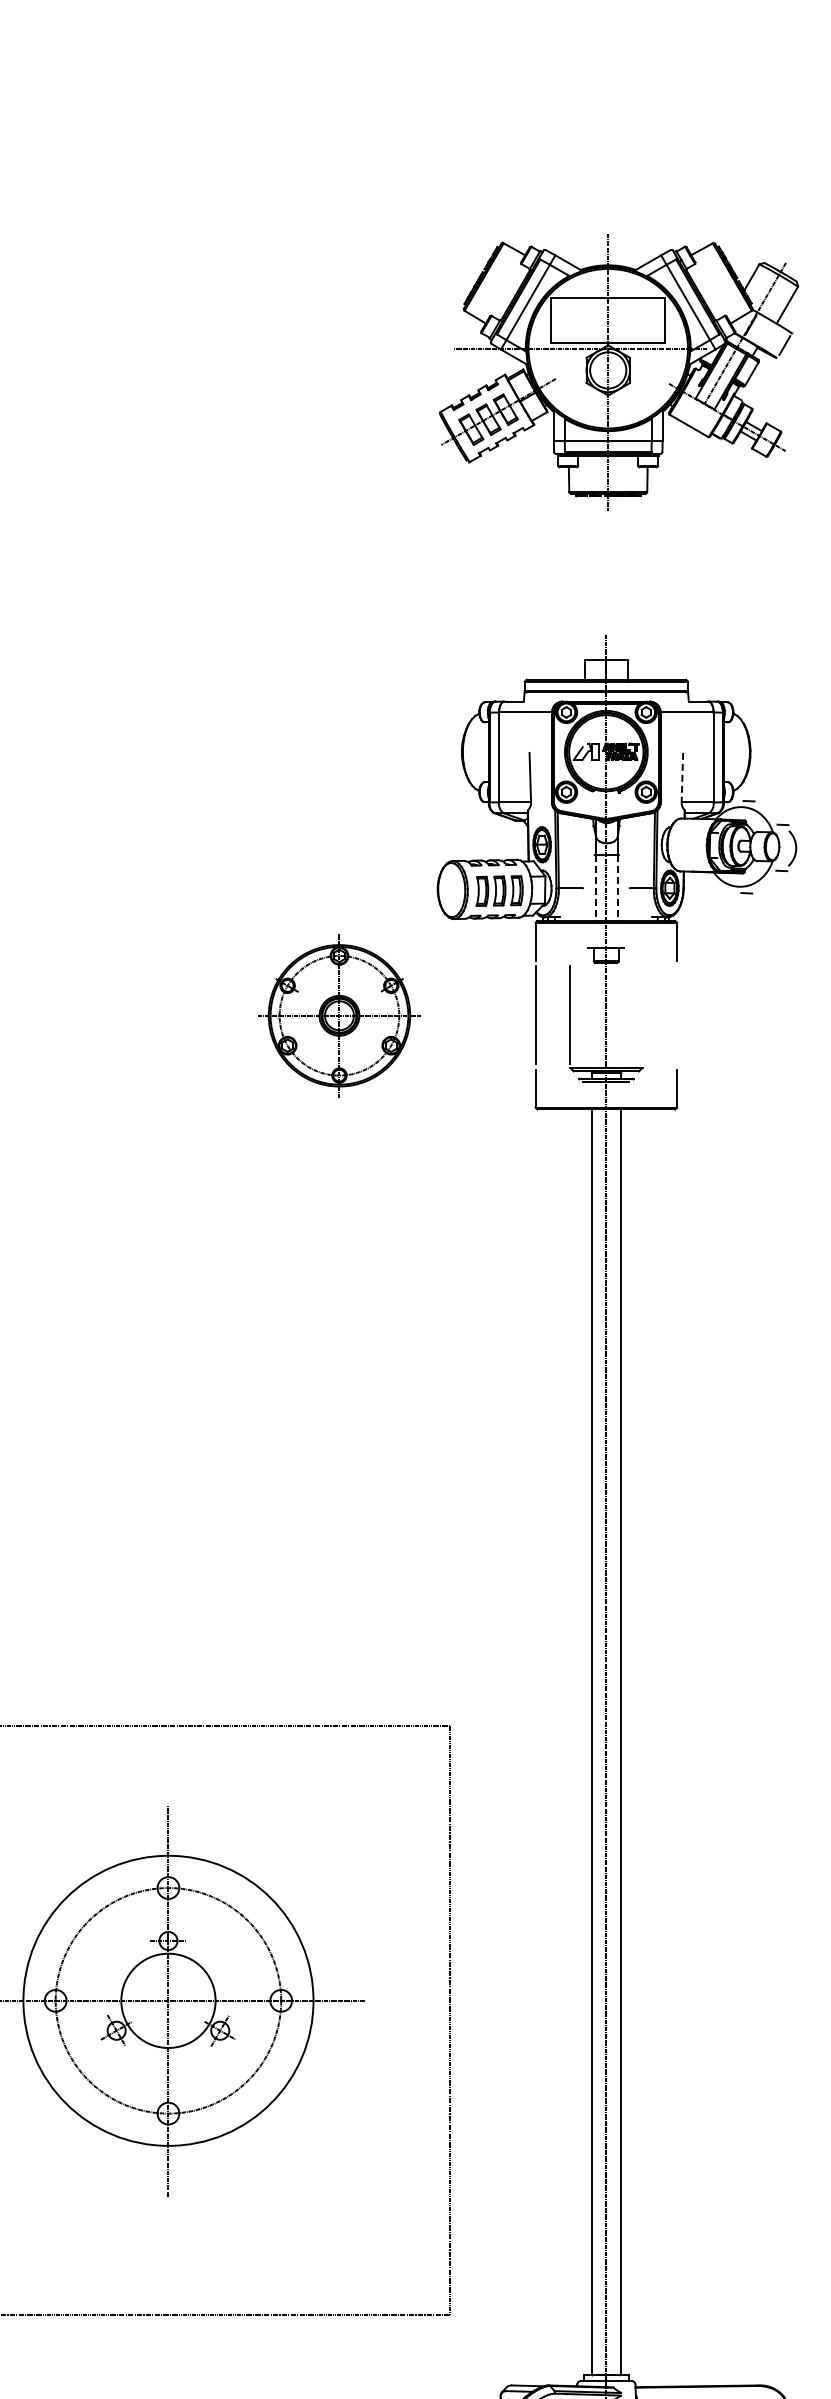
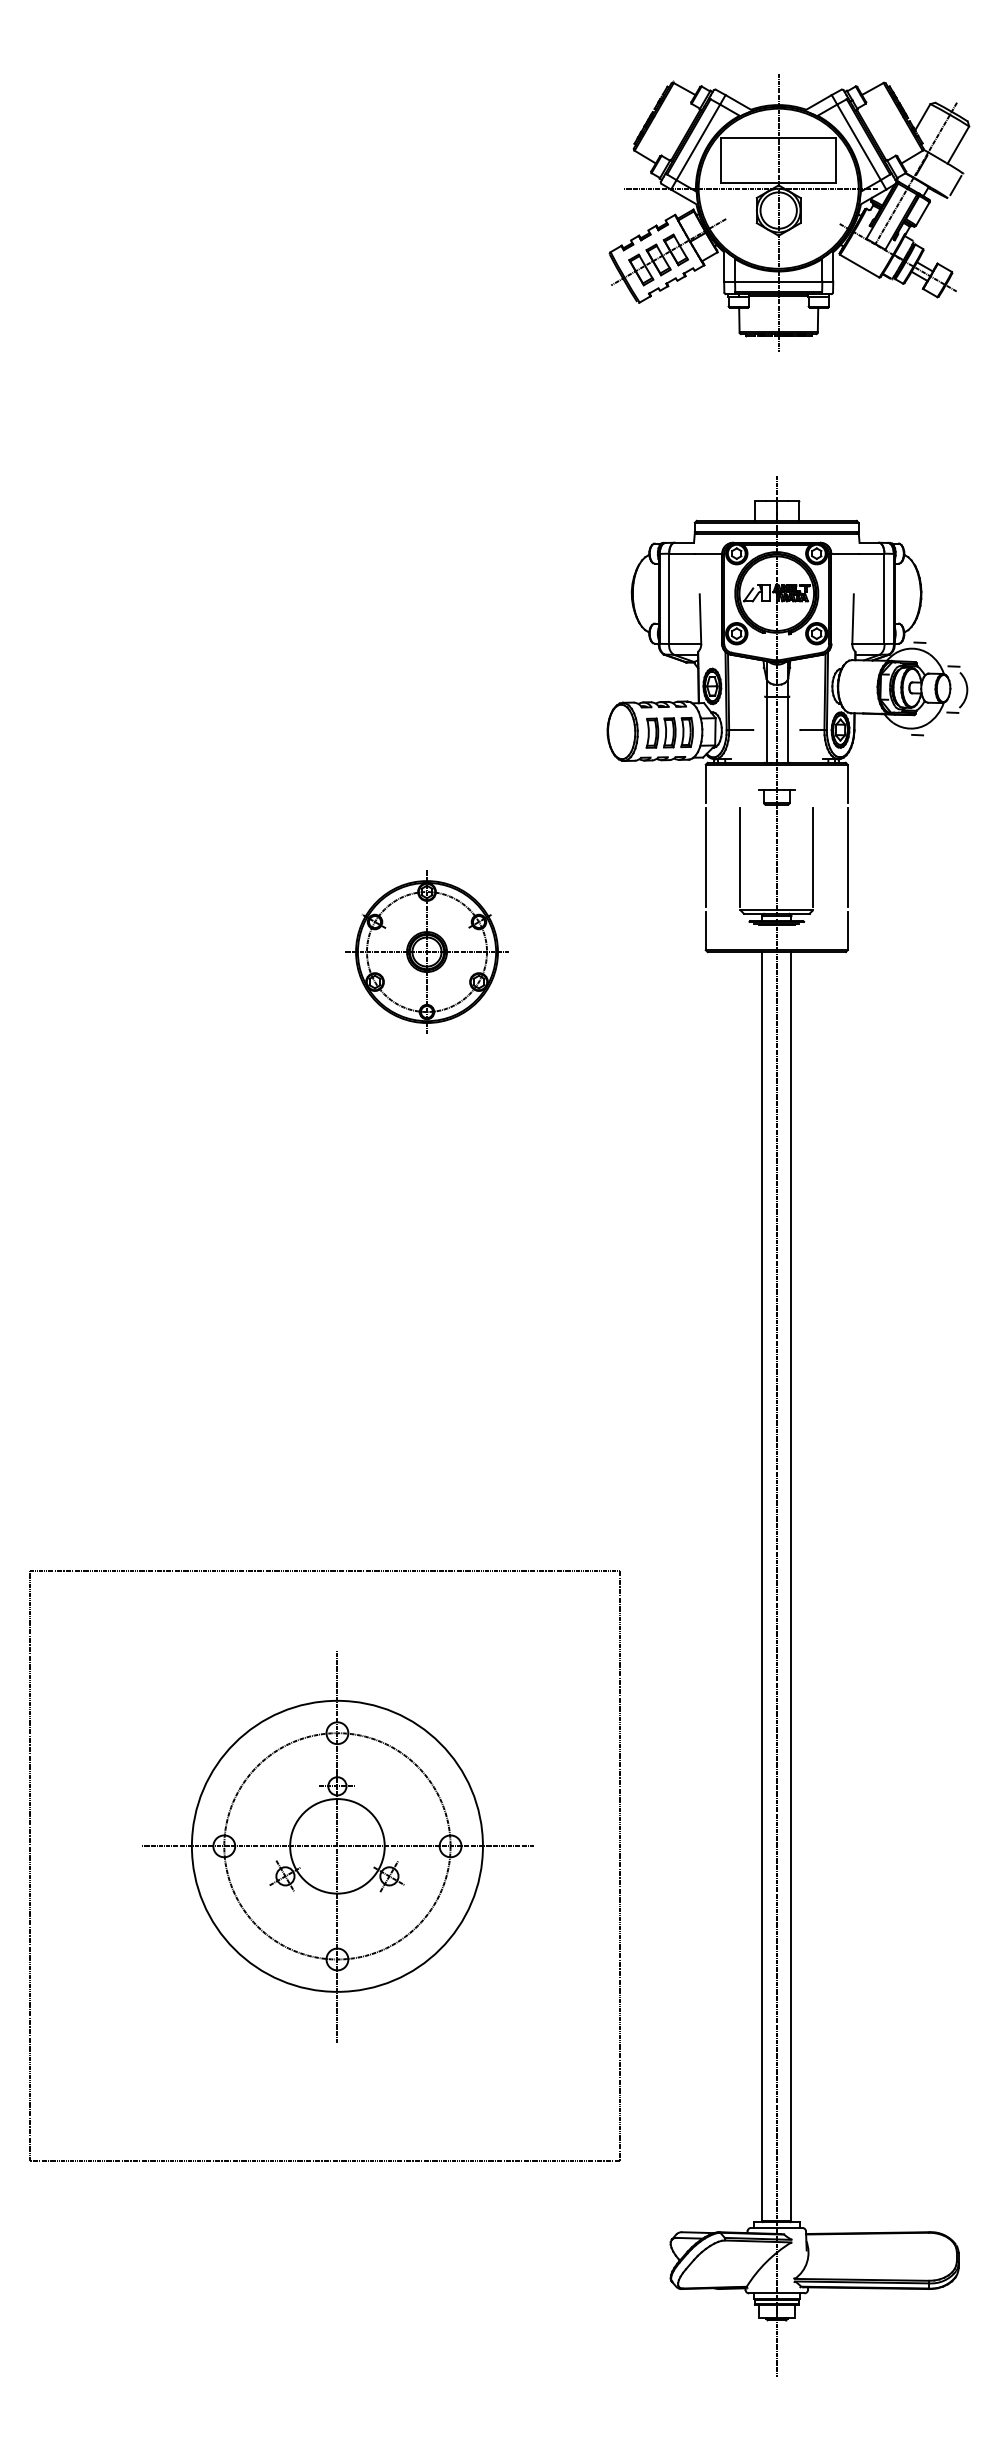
line: (682, 778) -> (853, 619), dashed -> solid
line: (596, 888) -> (766, 730), dashed -> solid
line: (618, 888) -> (788, 730), dashed -> solid
part: (338, 1015) -> (426, 951), moved
line: (642, 1015) -> (813, 857), added
line: (676, 1015) -> (847, 857), added

